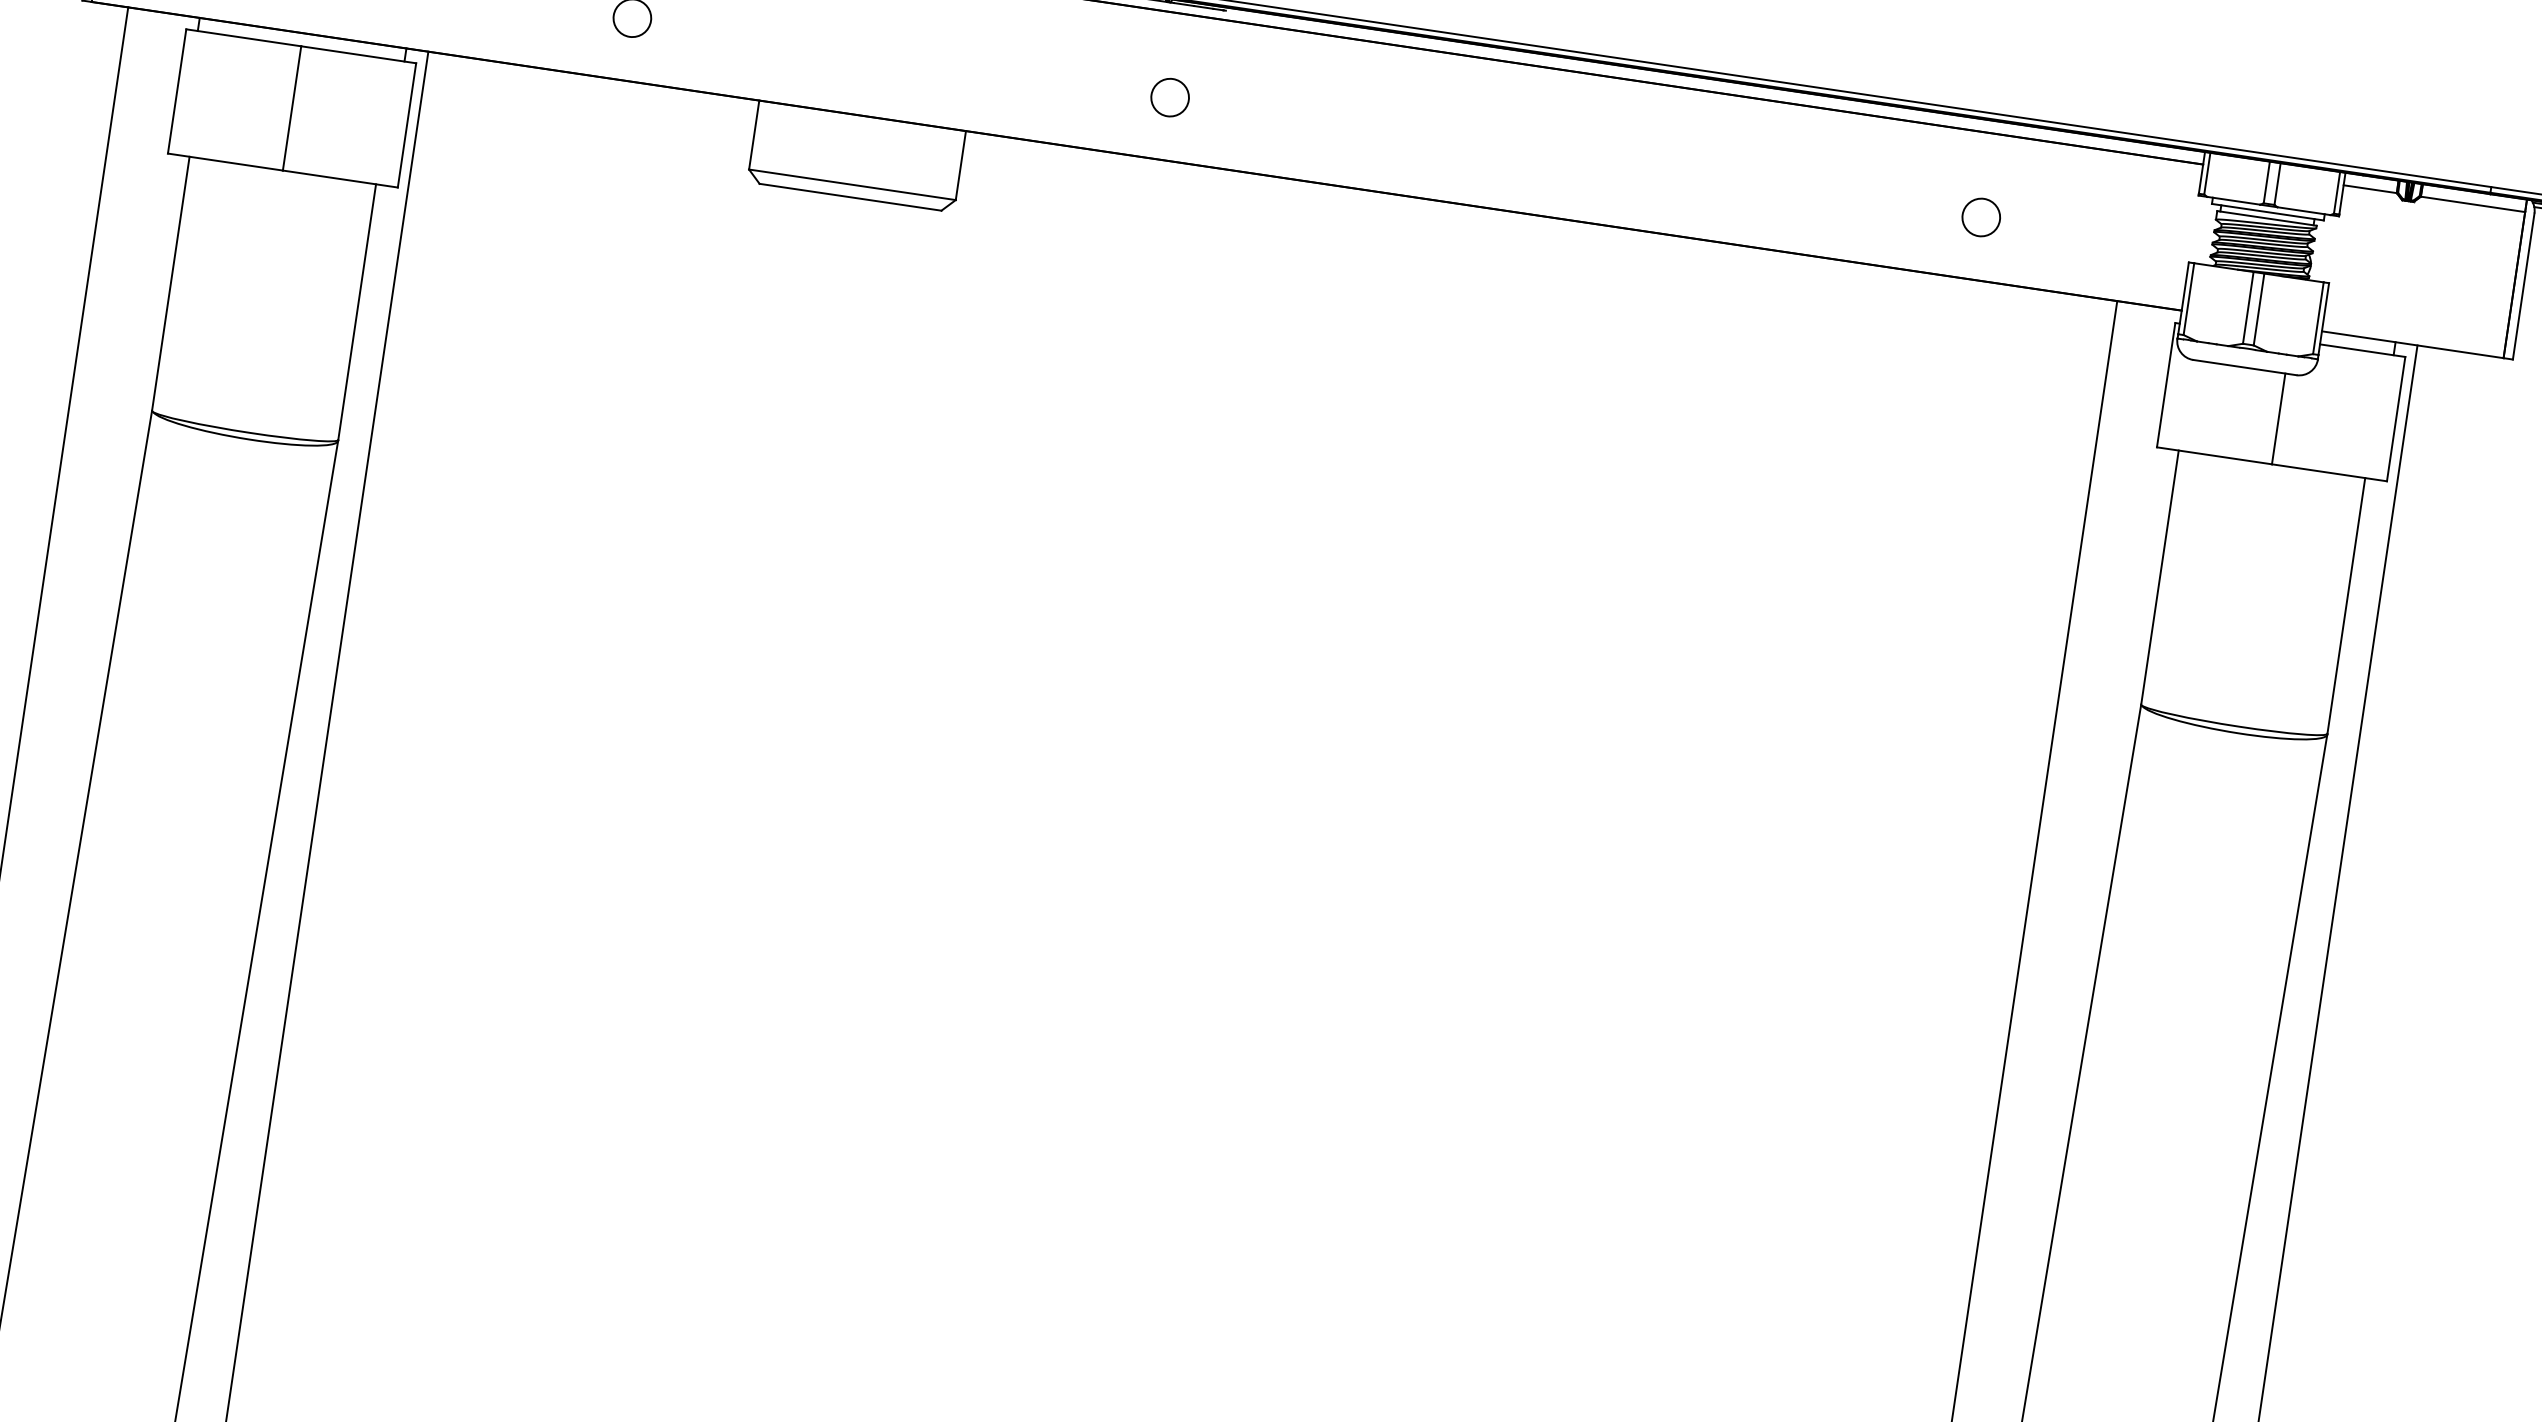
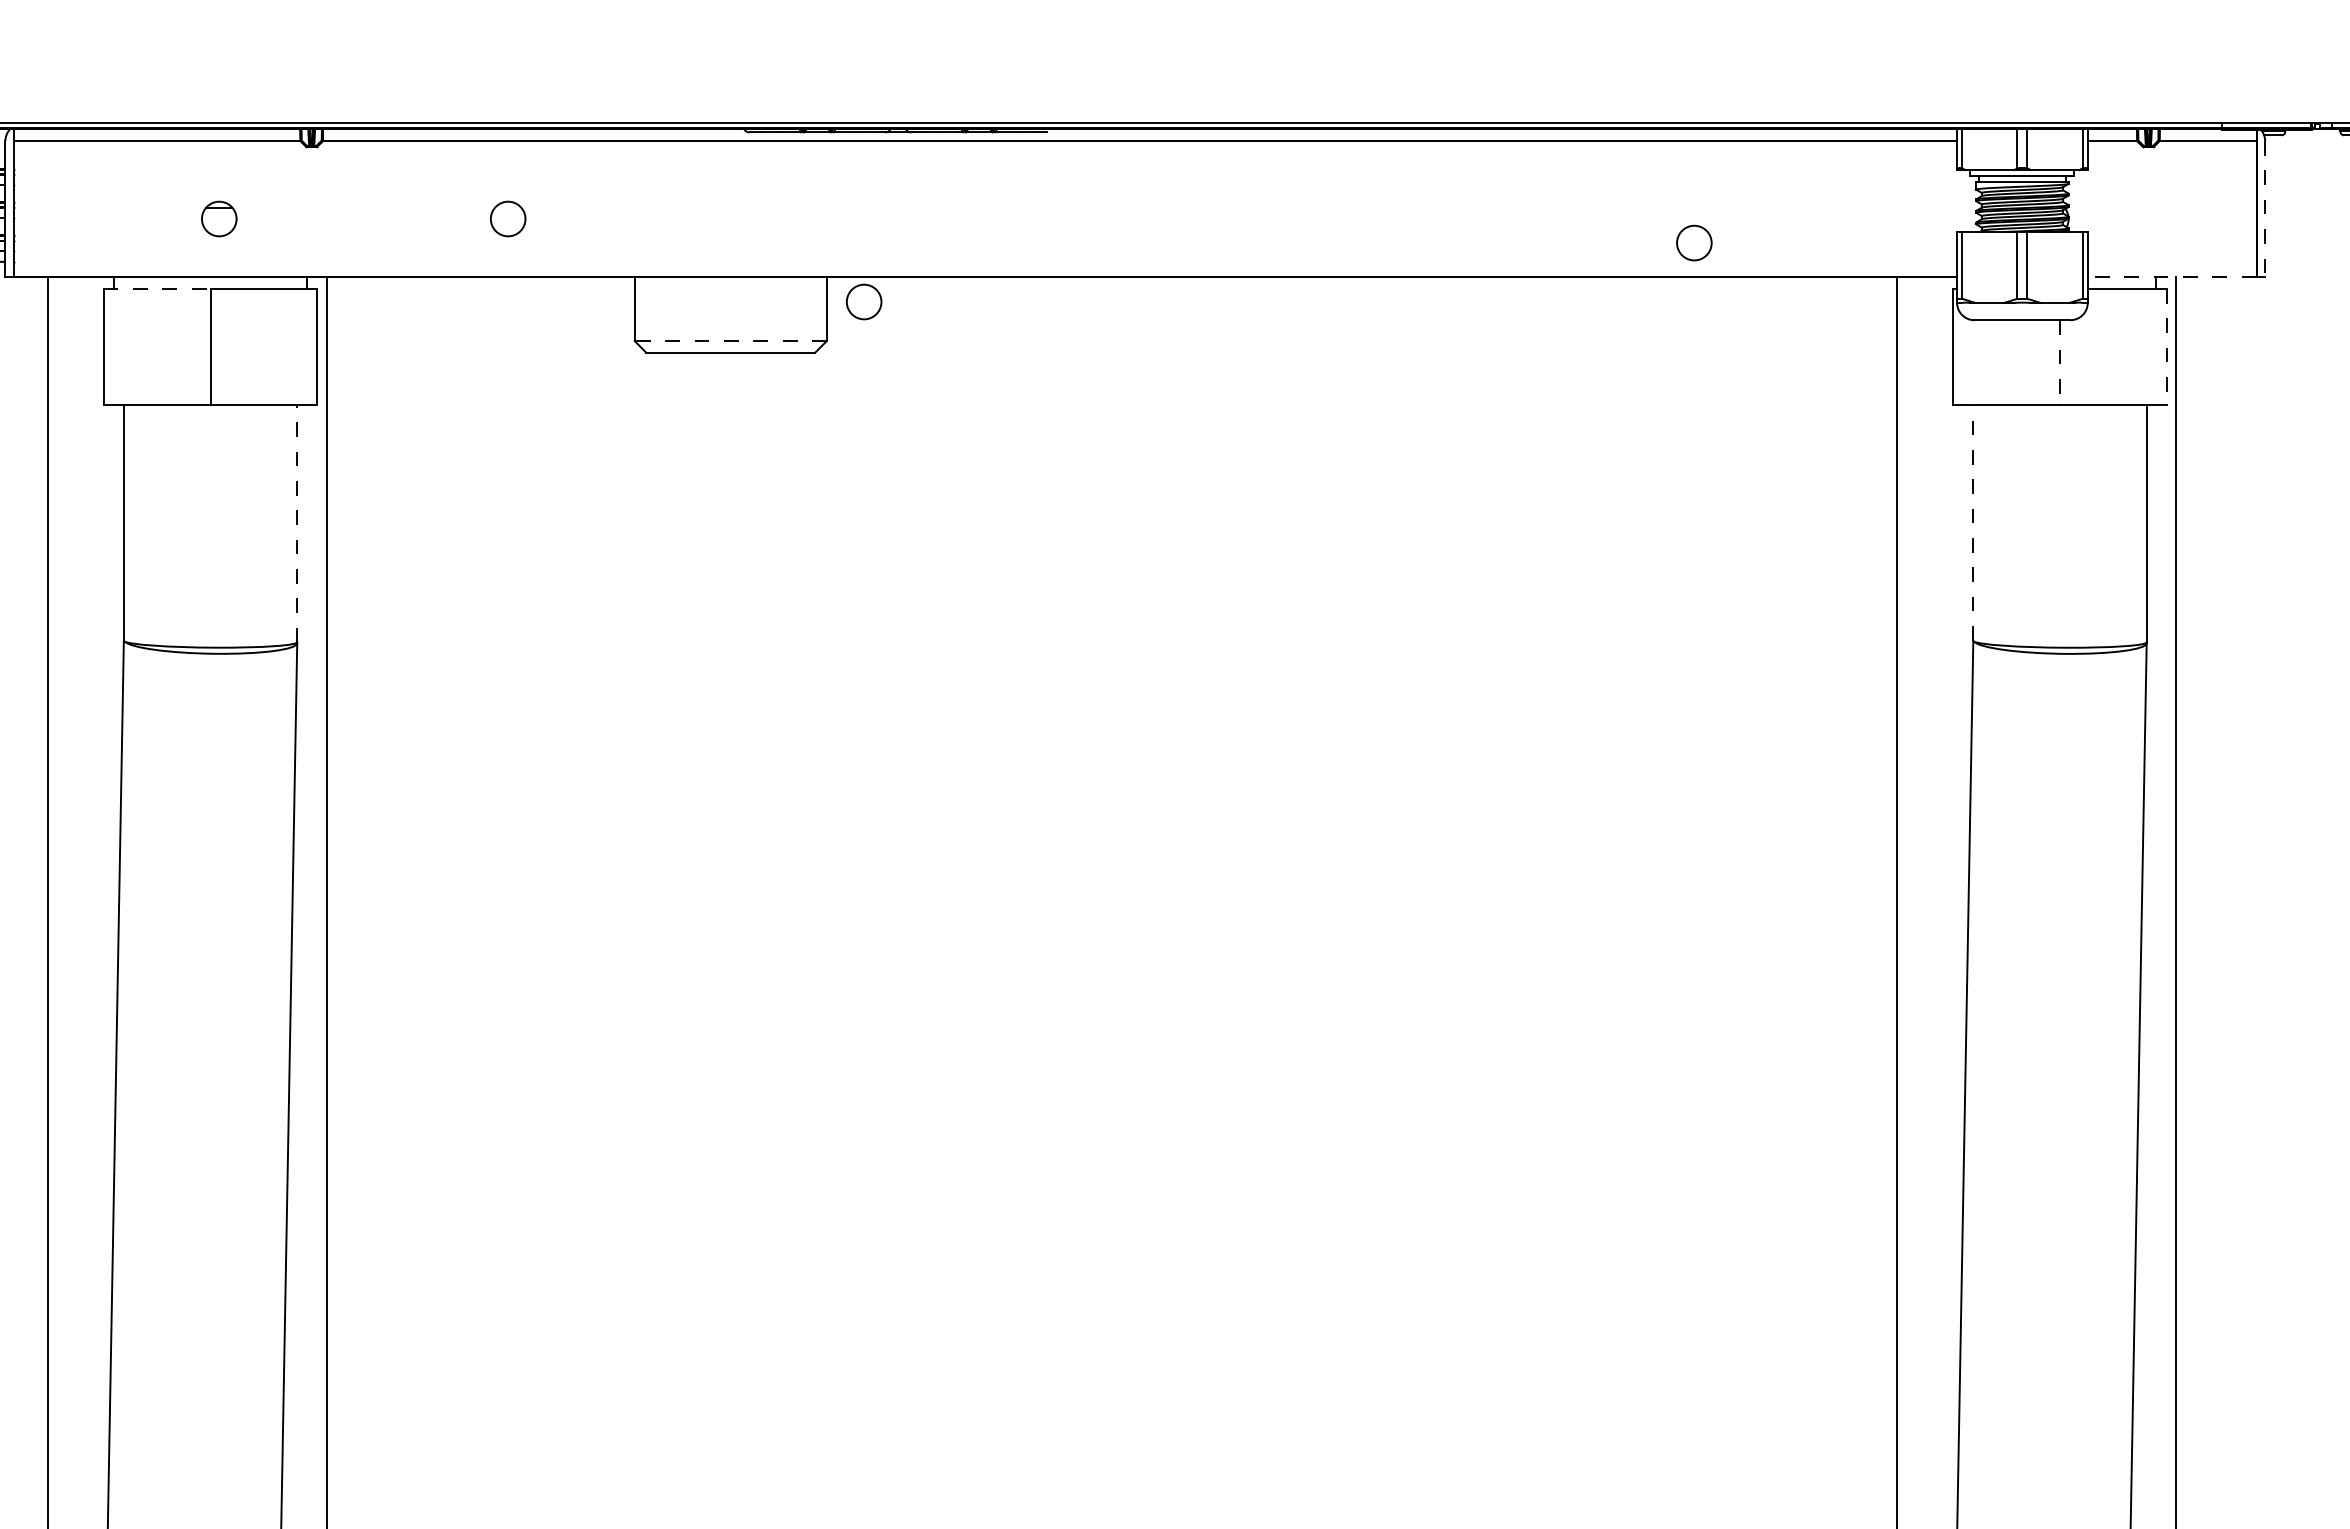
line: (244, 38) -> (157, 289), solid -> dashed
circle: (1170, 97) -> (864, 301), moved
line: (852, 185) -> (730, 341), solid -> dashed
circle: (1981, 216) -> (1694, 242), moved
line: (2524, 286) -> (2265, 208), solid -> dashed
line: (357, 312) -> (297, 523), solid -> dashed
line: (2412, 344) -> (2171, 276), solid -> dashed
line: (2395, 418) -> (2166, 346), solid -> dashed
line: (2279, 419) -> (2060, 362), solid -> dashed
line: (2160, 577) -> (1973, 522), solid -> dashed

